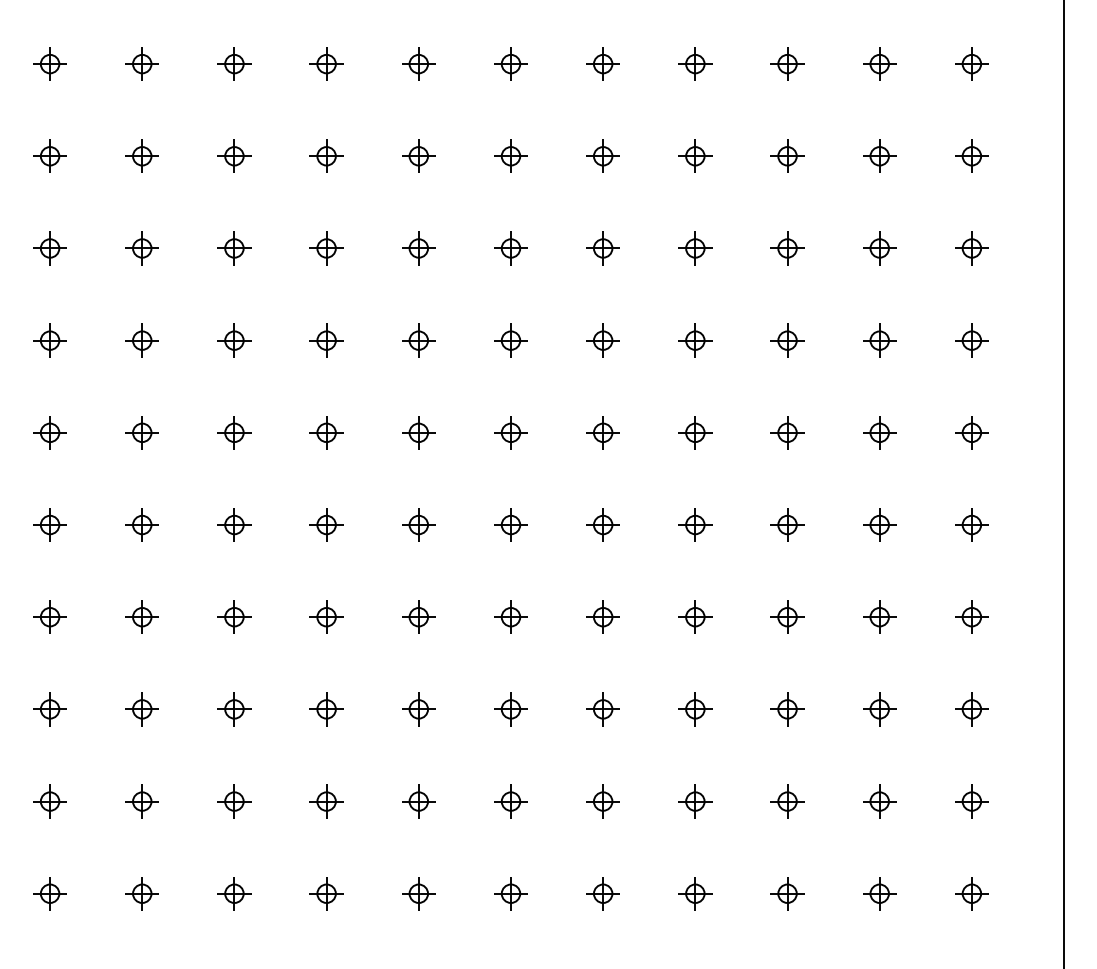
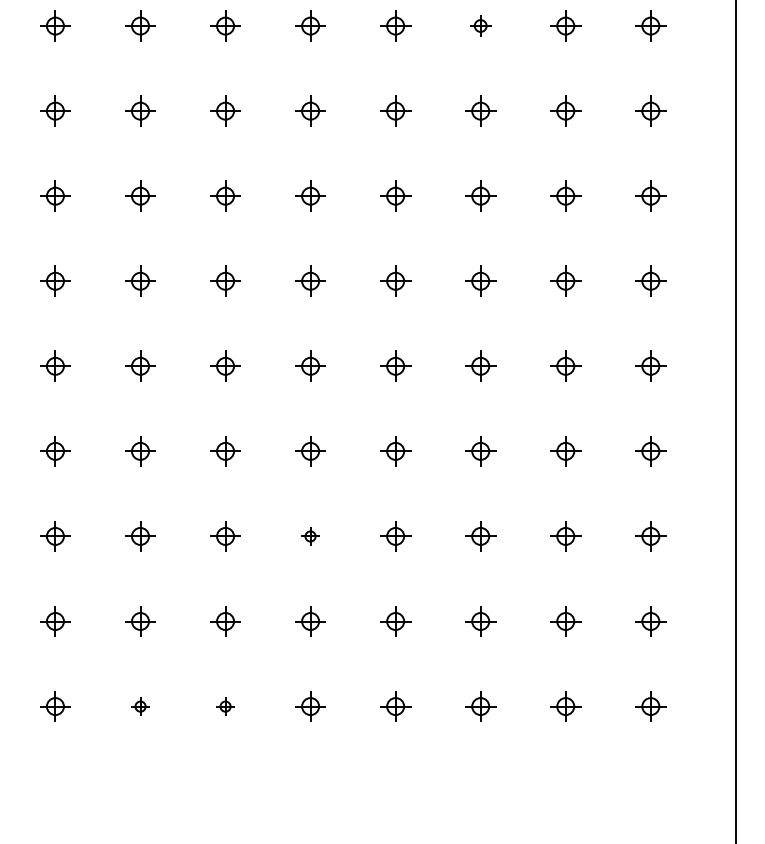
part: (787, 155) -> (480, 25), size x0.7
part: (602, 709) -> (309, 536), size x0.6
part: (418, 893) -> (140, 706), size x0.6
part: (510, 893) -> (225, 706), size x0.6

